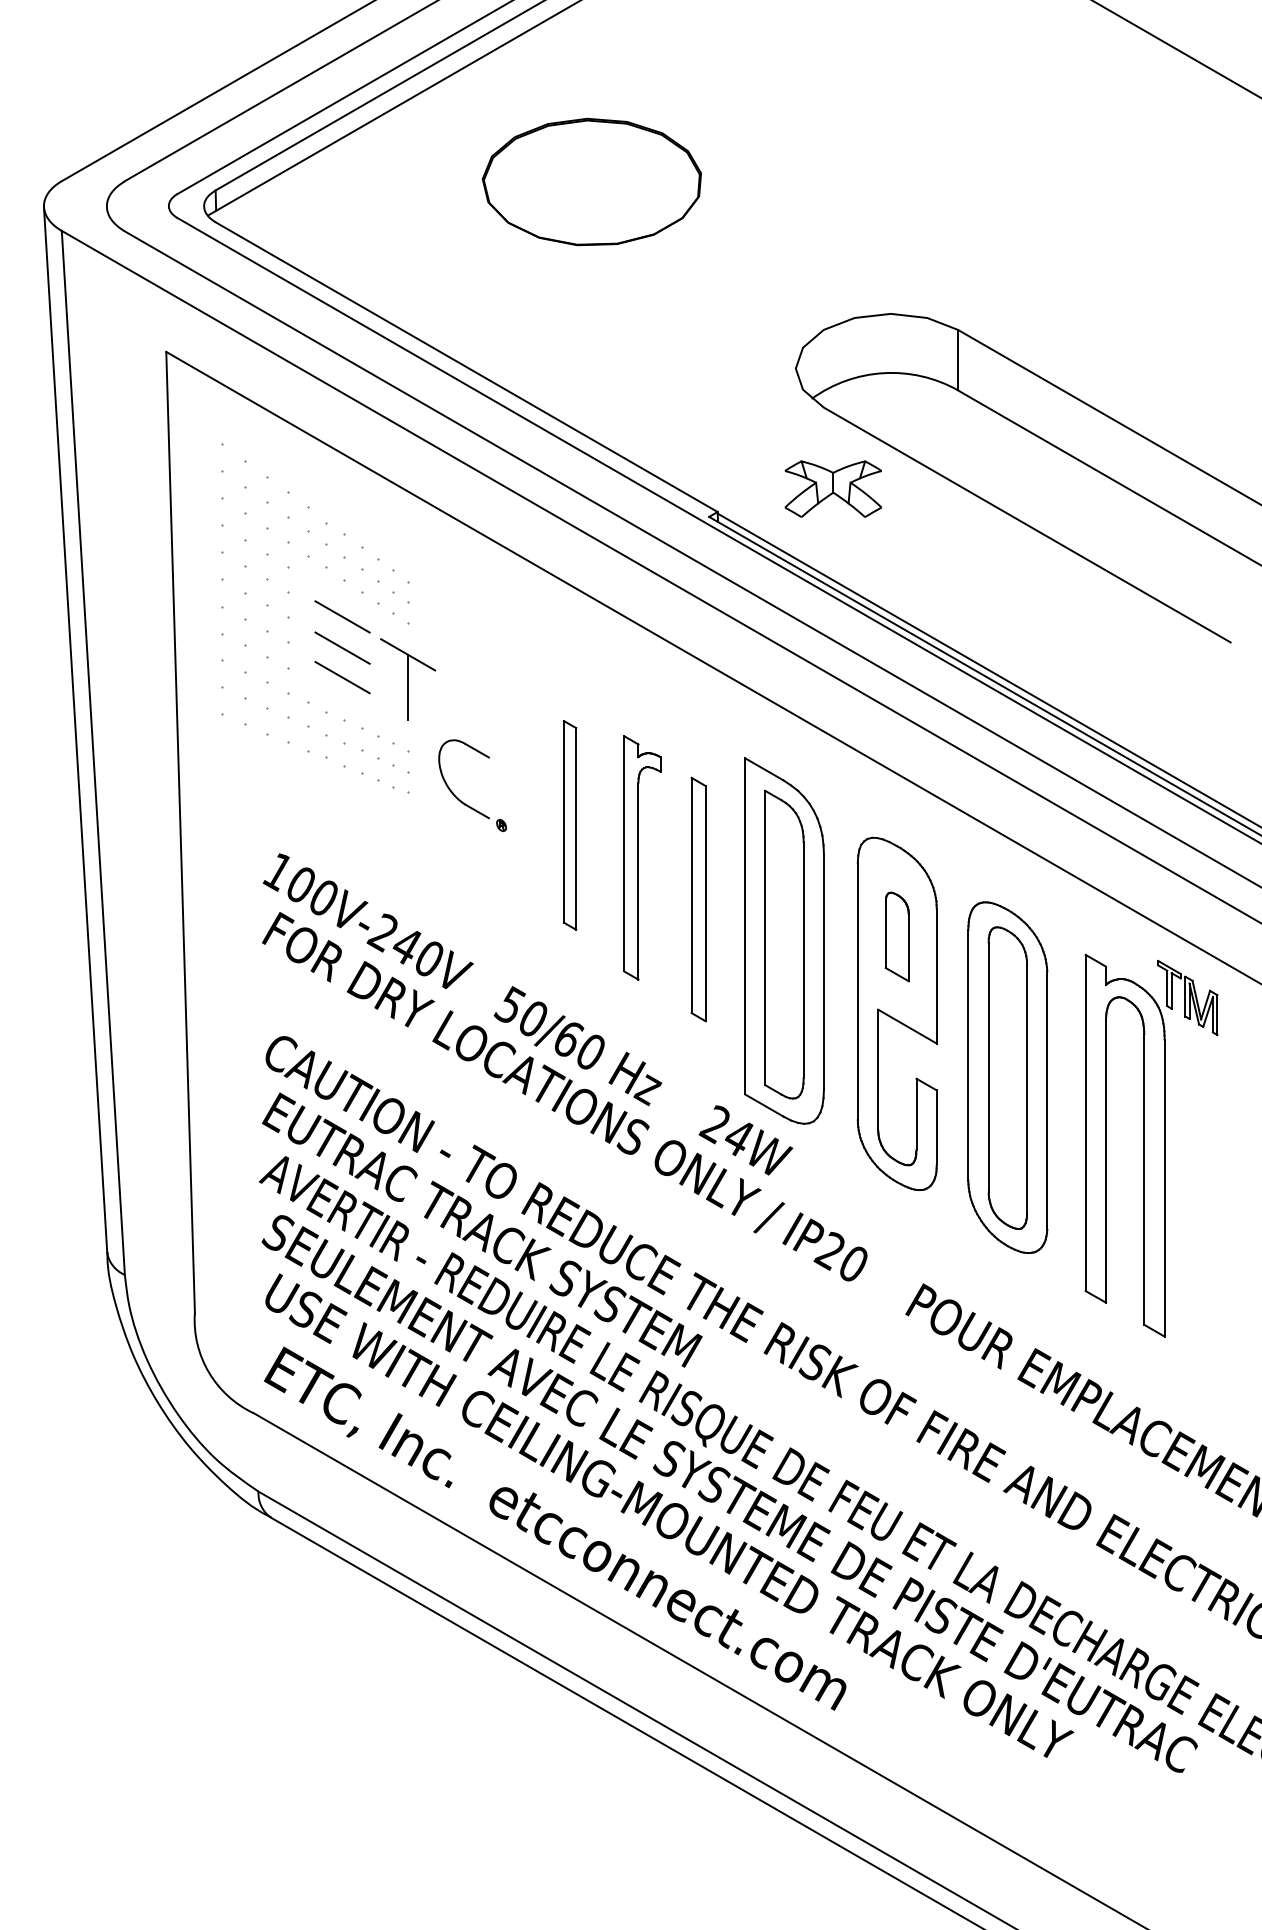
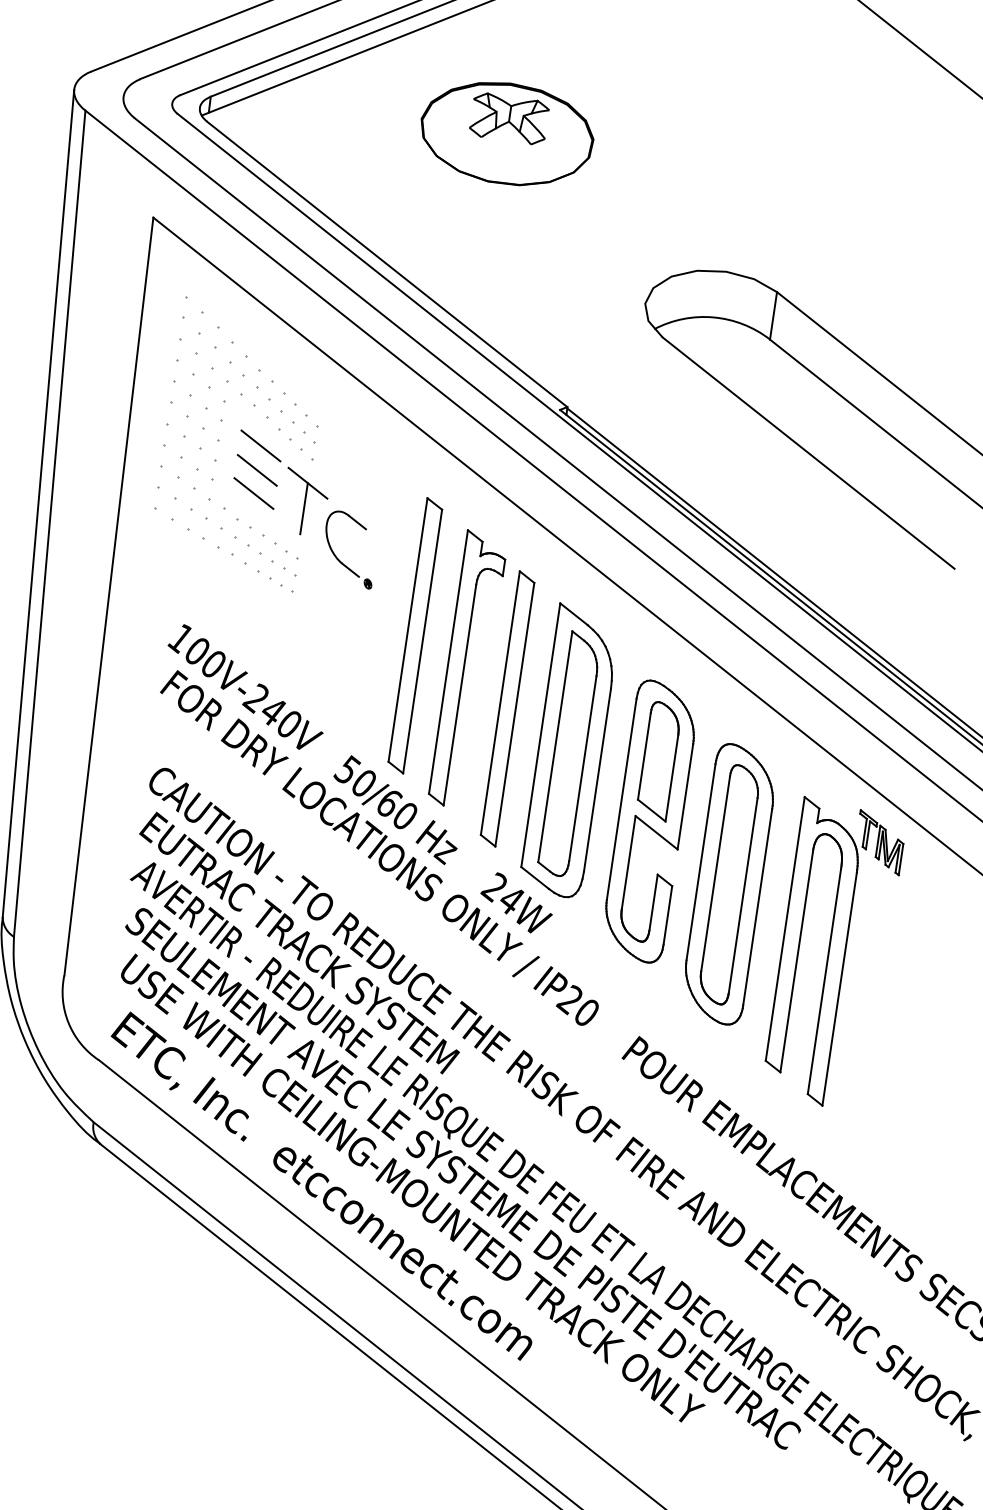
part: (832, 488) -> (508, 118), moved
part: (460, 799) -> (338, 558), moved
part: (569, 825) -> (414, 635), size x1.67
part: (642, 857) -> (468, 669), size x1.43
part: (698, 899) -> (507, 708), size x1.43
part: (897, 936) -> (659, 760), size x1.67

